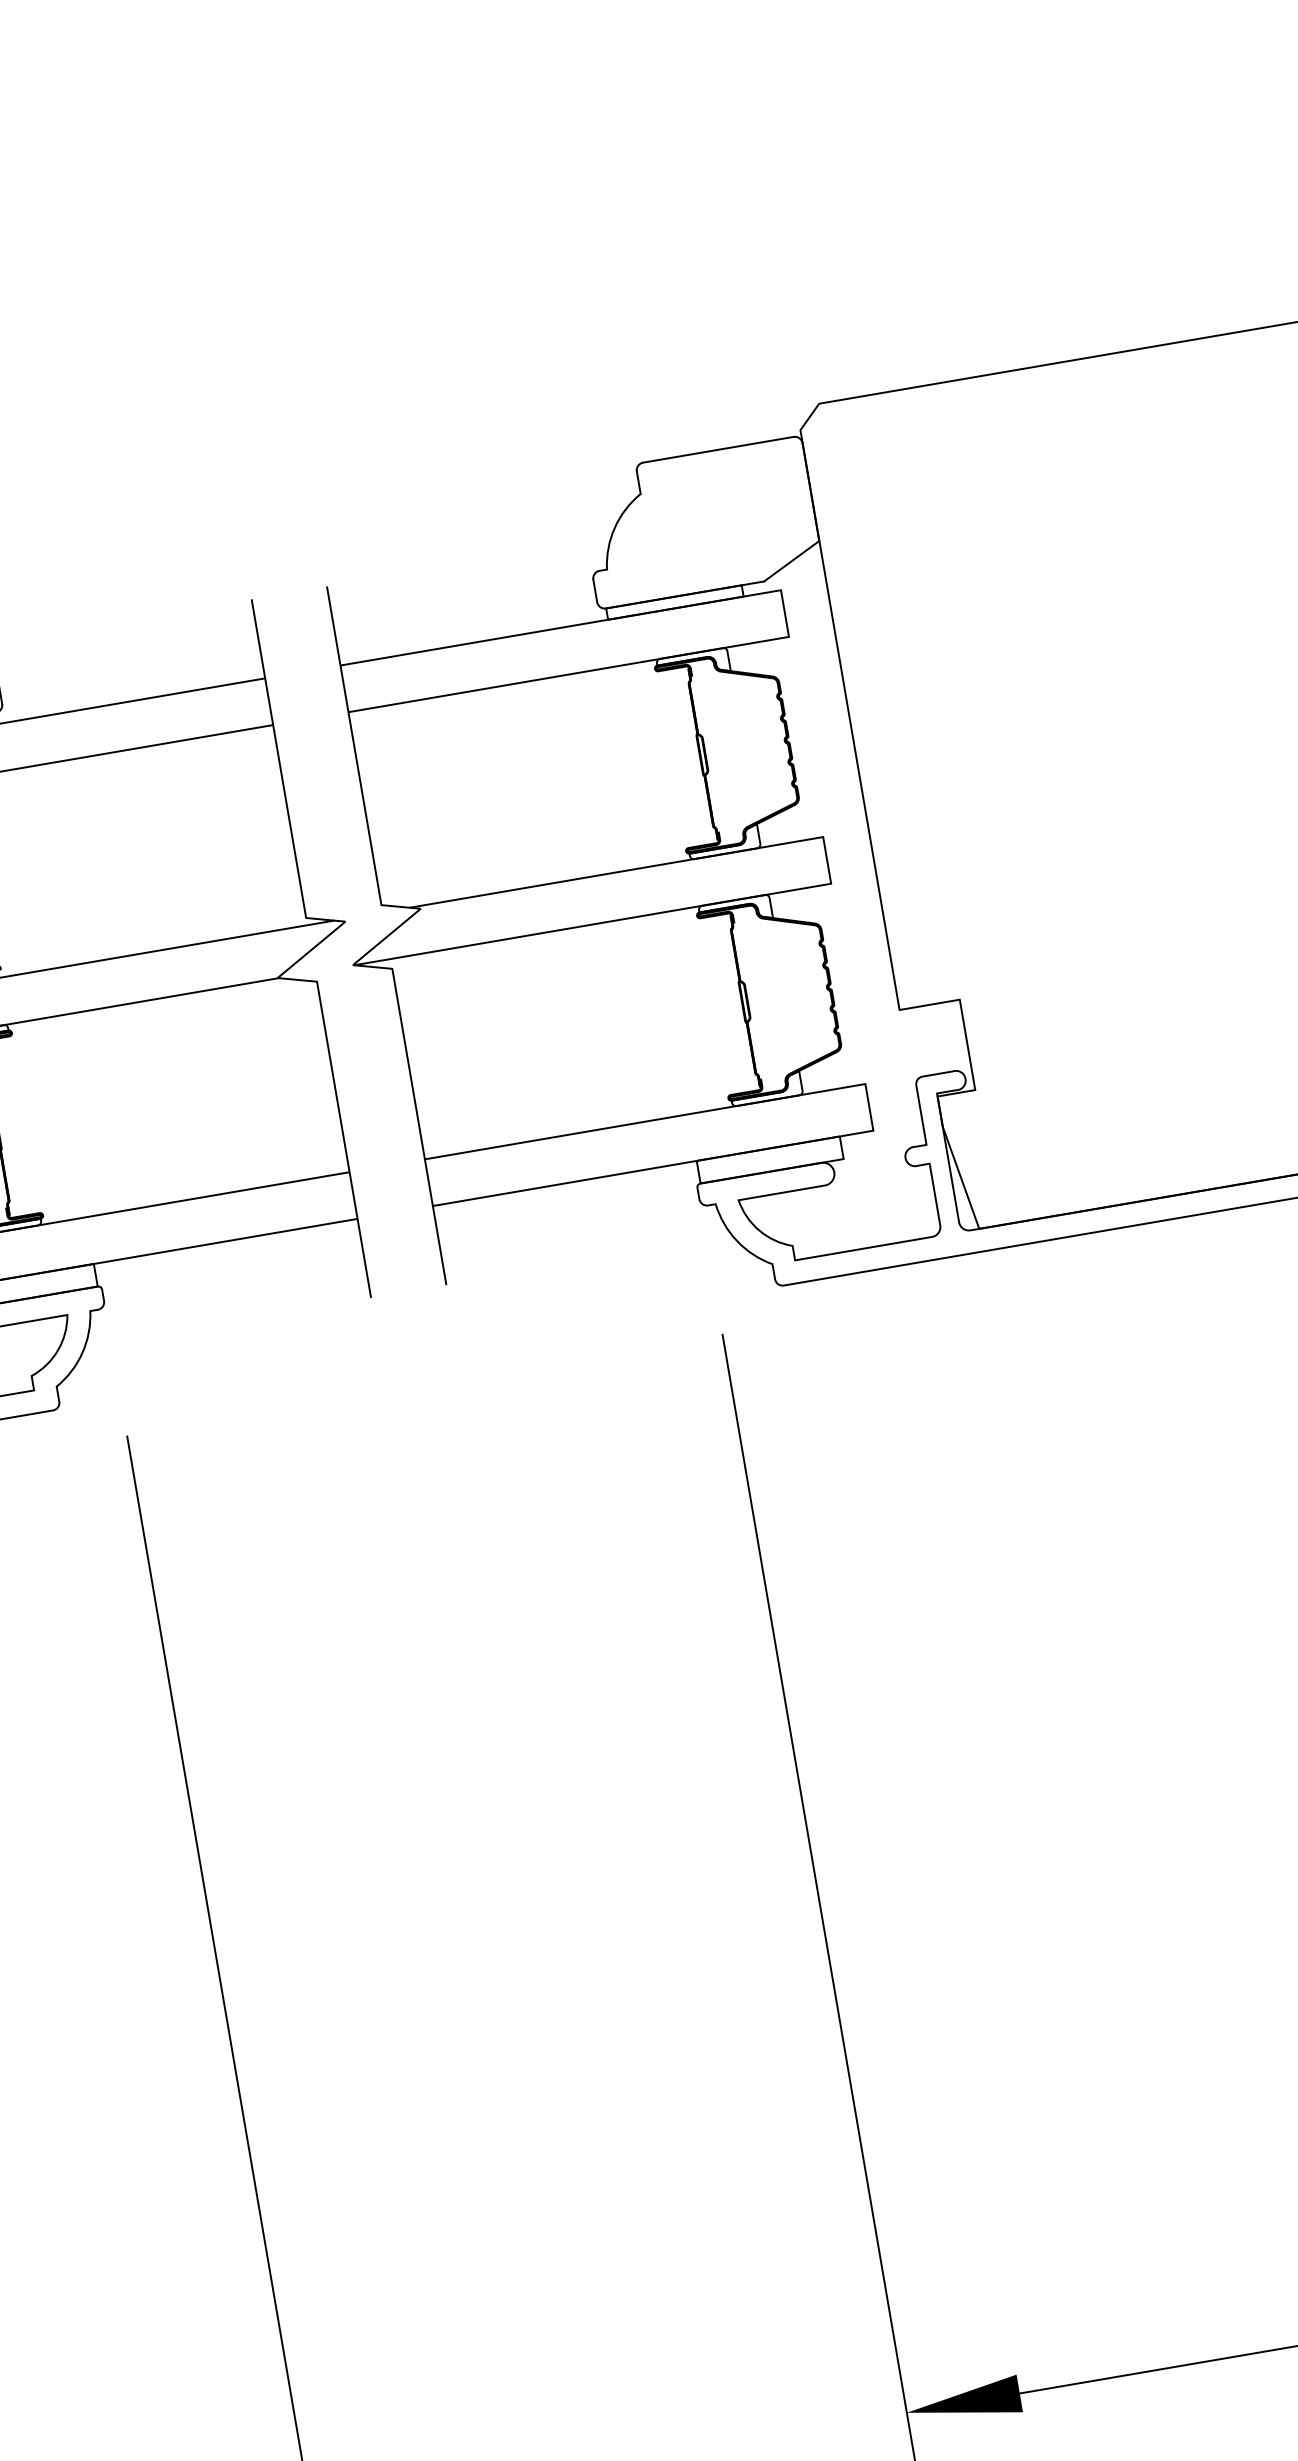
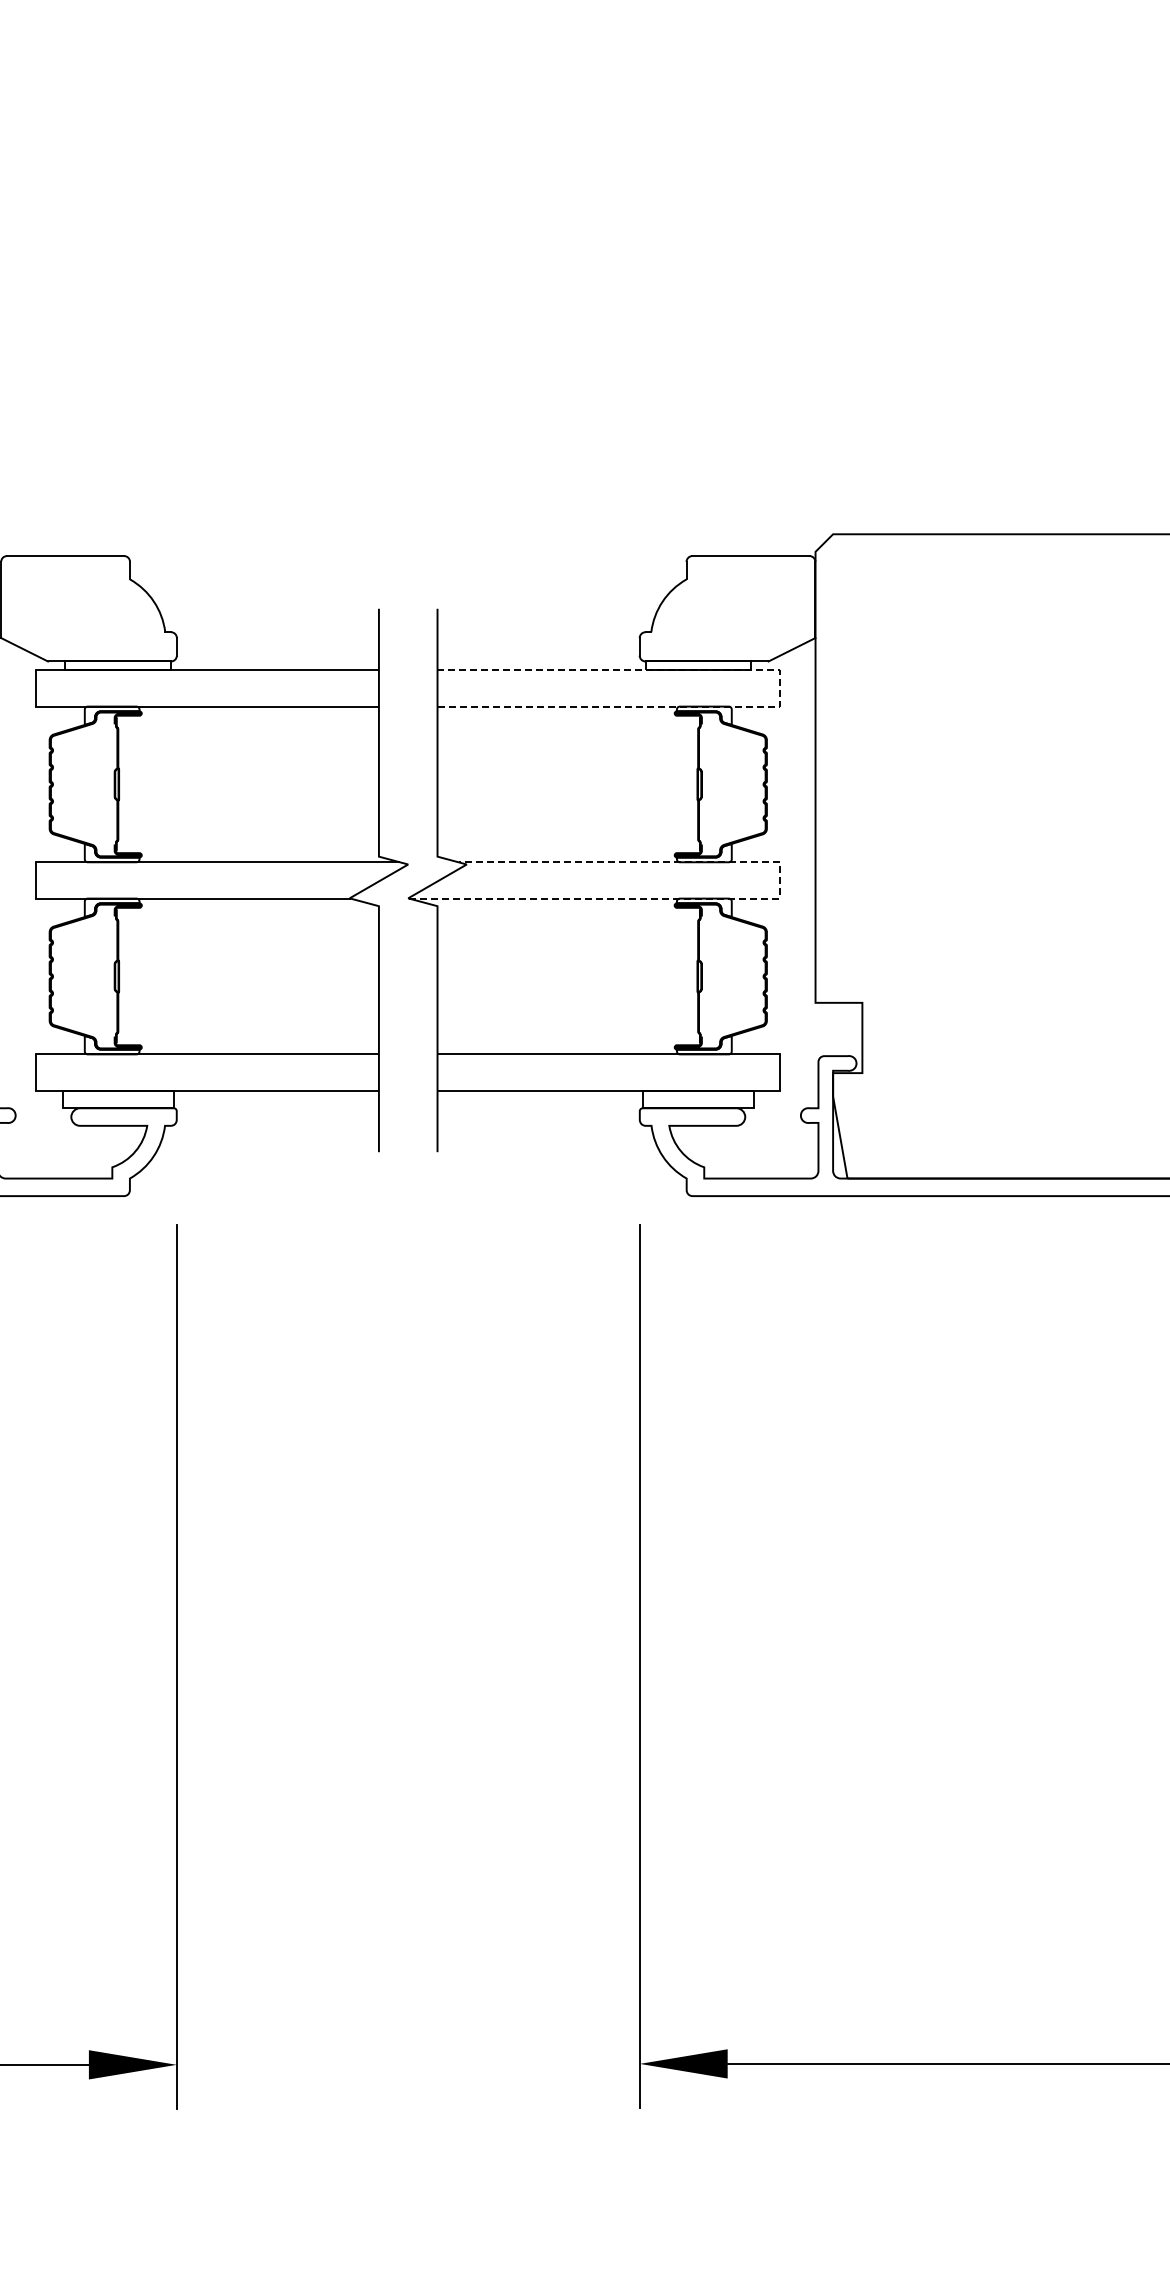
line: (785, 612) -> (780, 687), solid -> dashed
line: (825, 884) -> (775, 898), solid -> dashed

